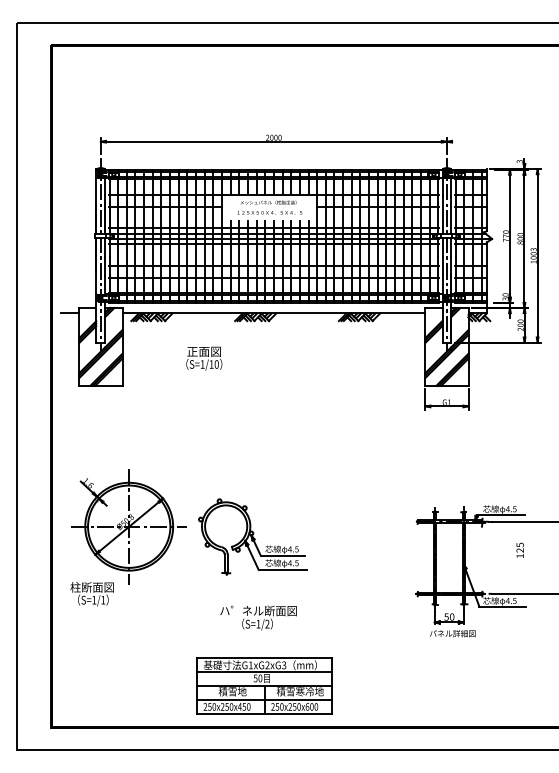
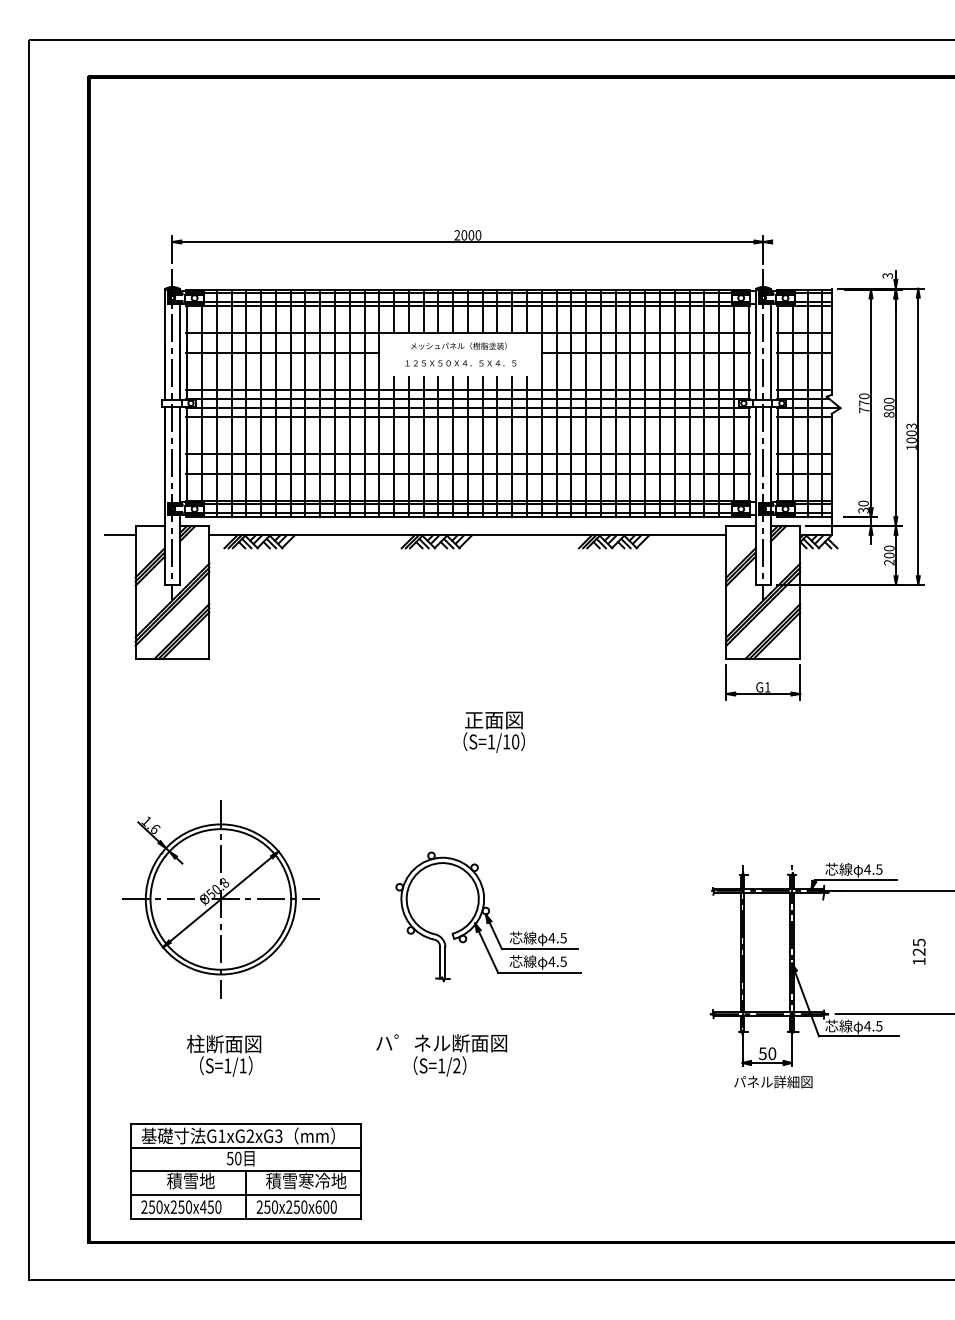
text: (204, 358) -> (494, 731), moved
part: (252, 536) -> (487, 916), moved
text: (519, 549) -> (918, 950), moved
text: (91, 594) -> (223, 1056), moved
part: (264, 685) -> (245, 1170), moved

